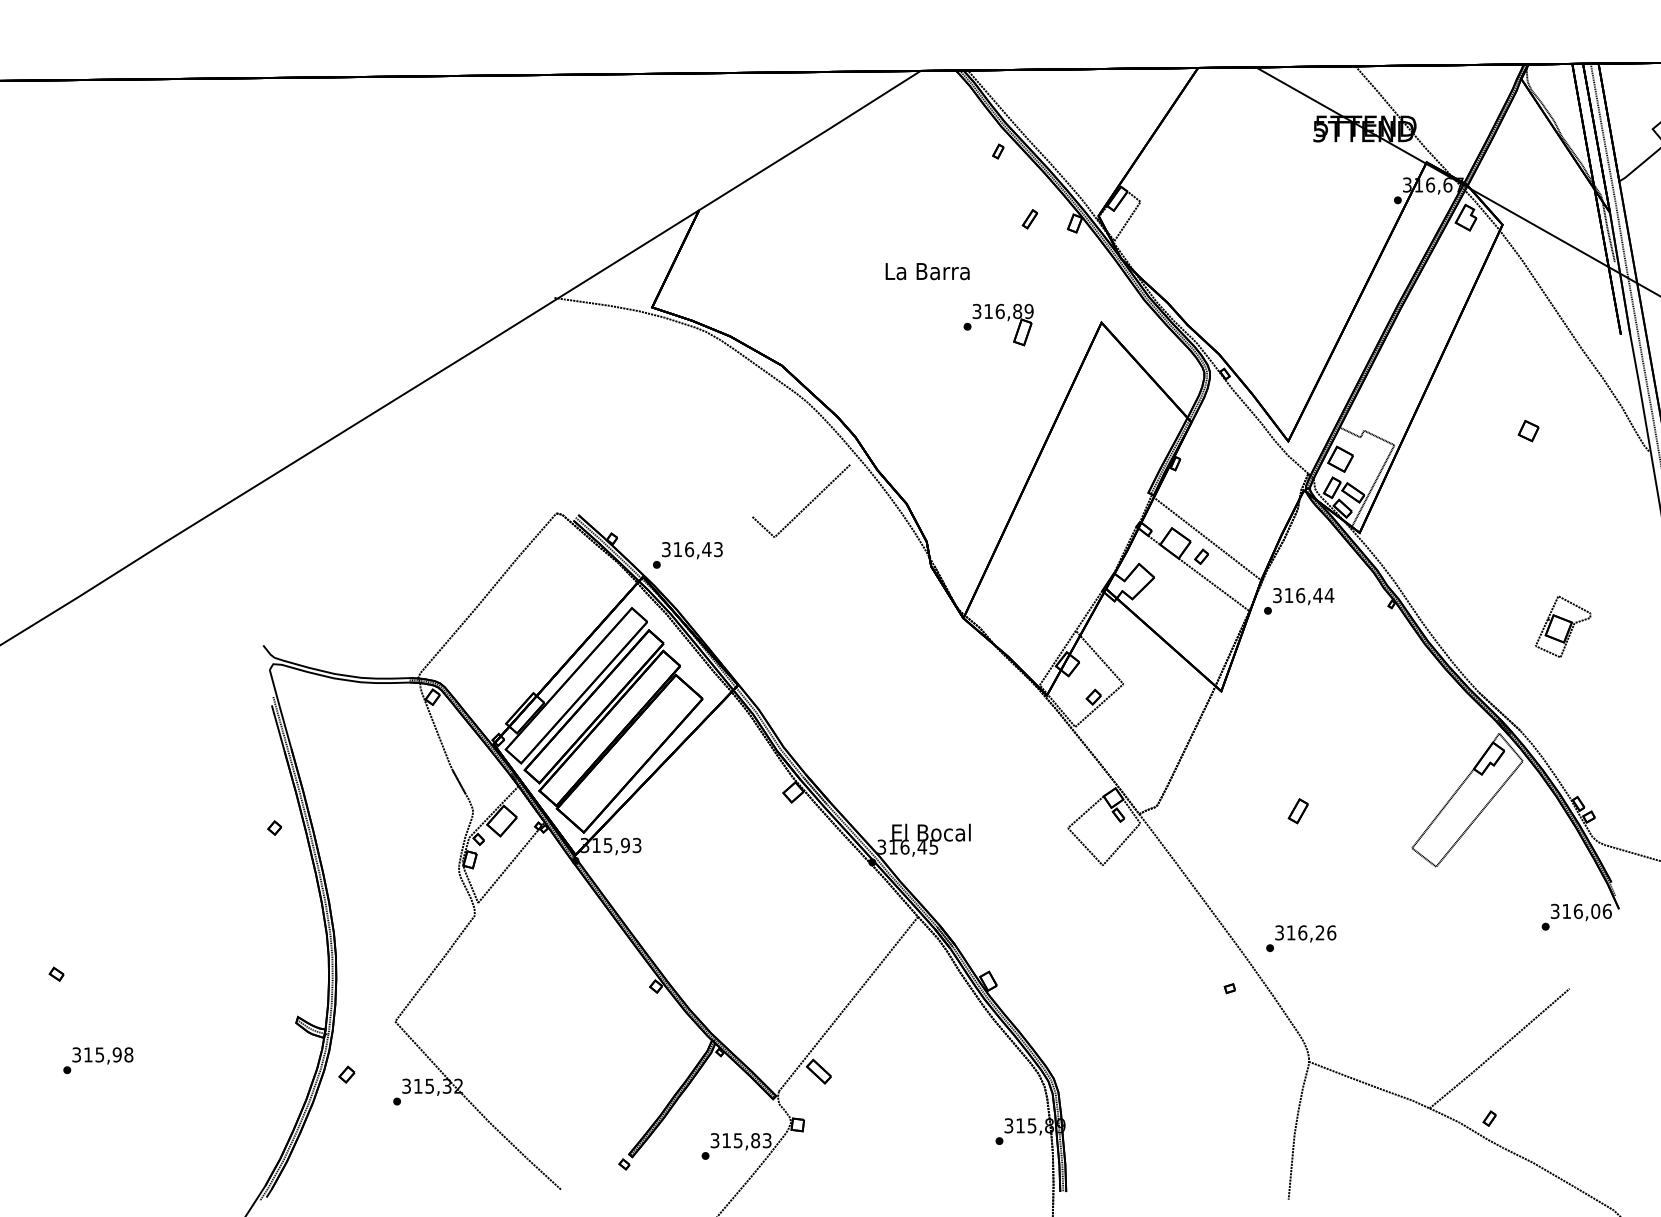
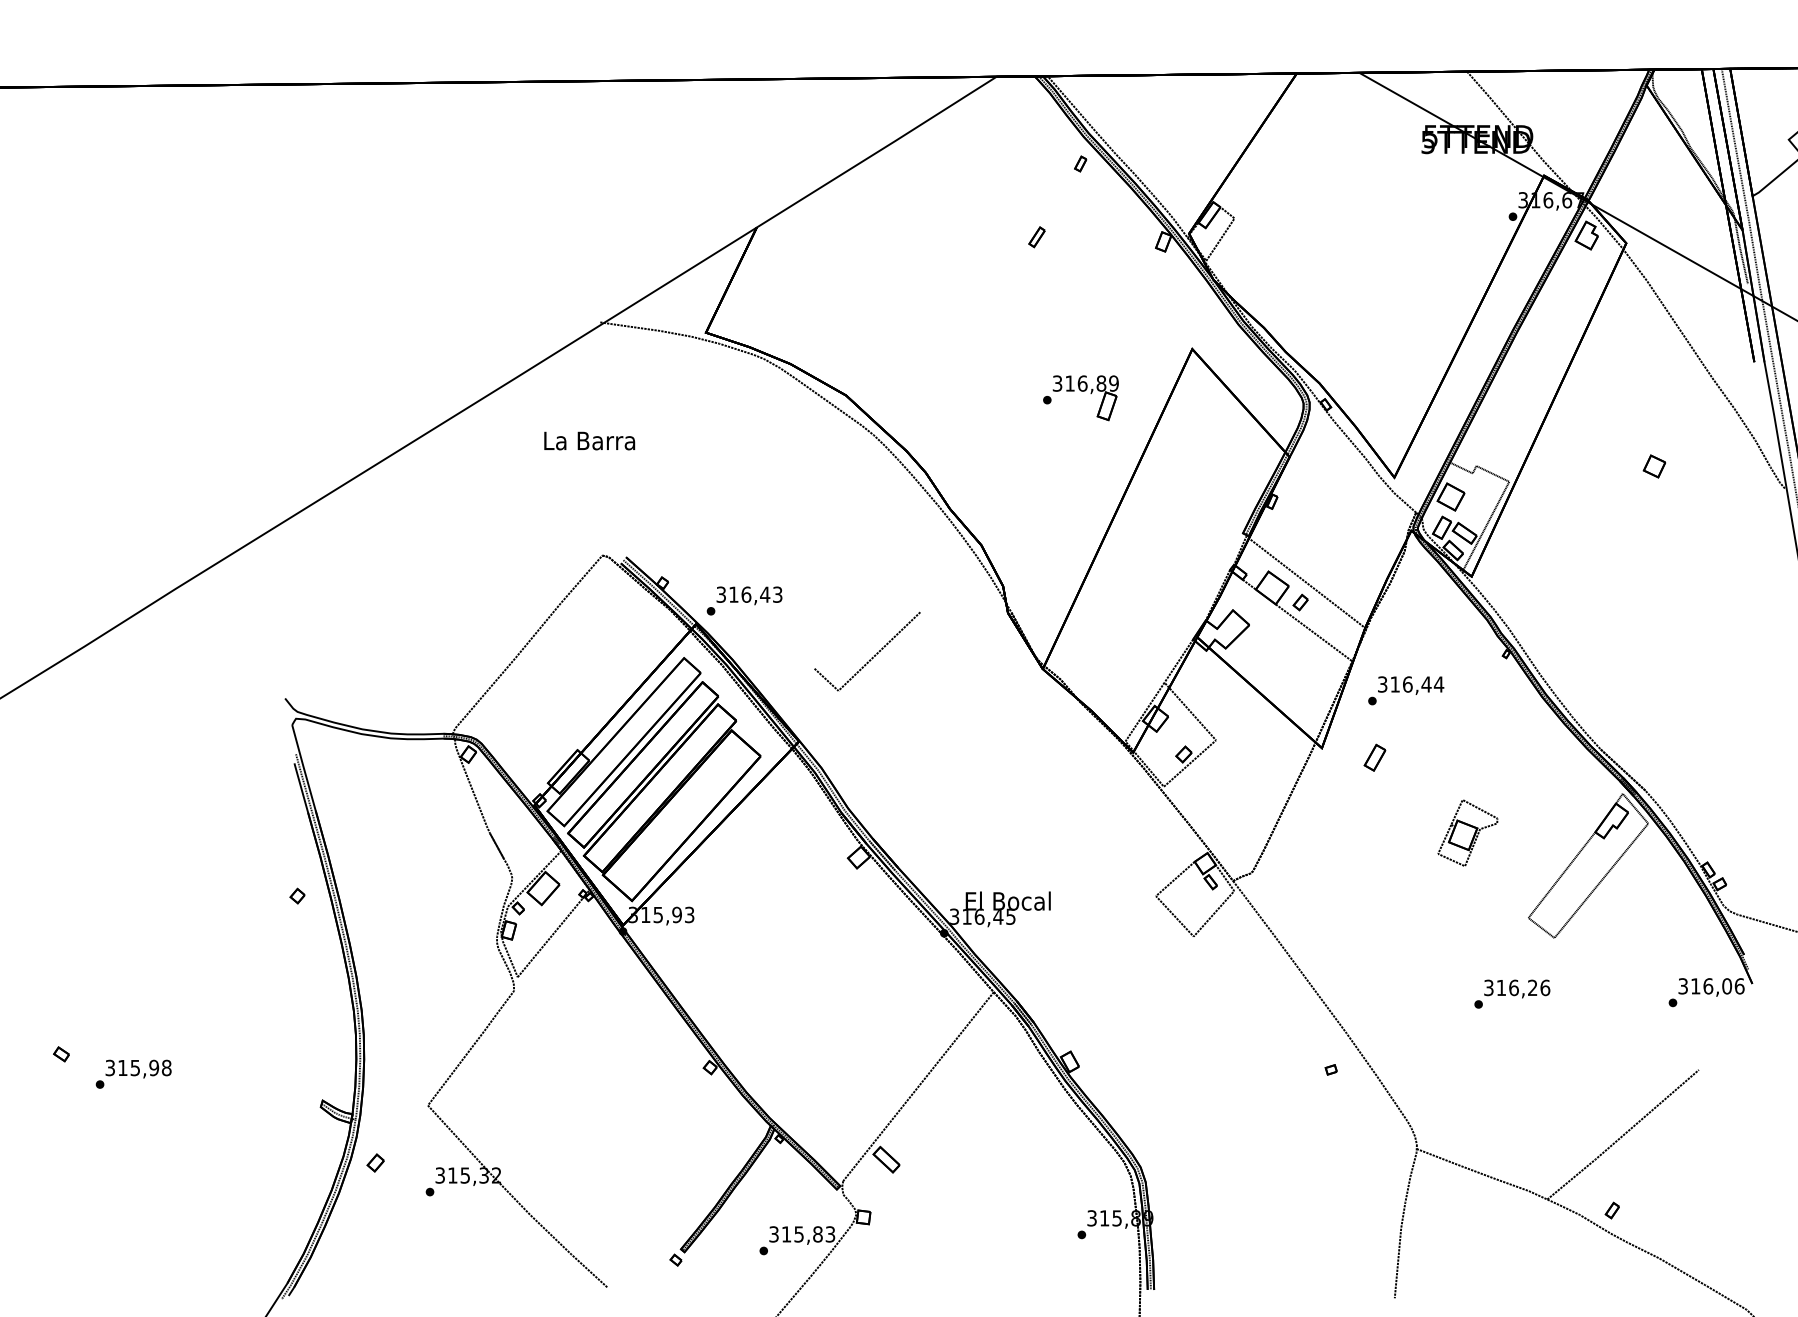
part: (1029, 219) -> (1036, 237), moved
text: (927, 271) -> (589, 440), moved
part: (998, 324) -> (1080, 397), moved
line: (807, 504) -> (874, 655), moved
text: (1299, 601) -> (1406, 690), moved
part: (1563, 626) -> (1468, 832), moved
part: (1297, 811) -> (1374, 758), moved
text: (1301, 938) -> (1512, 993), moved
text: (98, 1060) -> (133, 1074), moved

